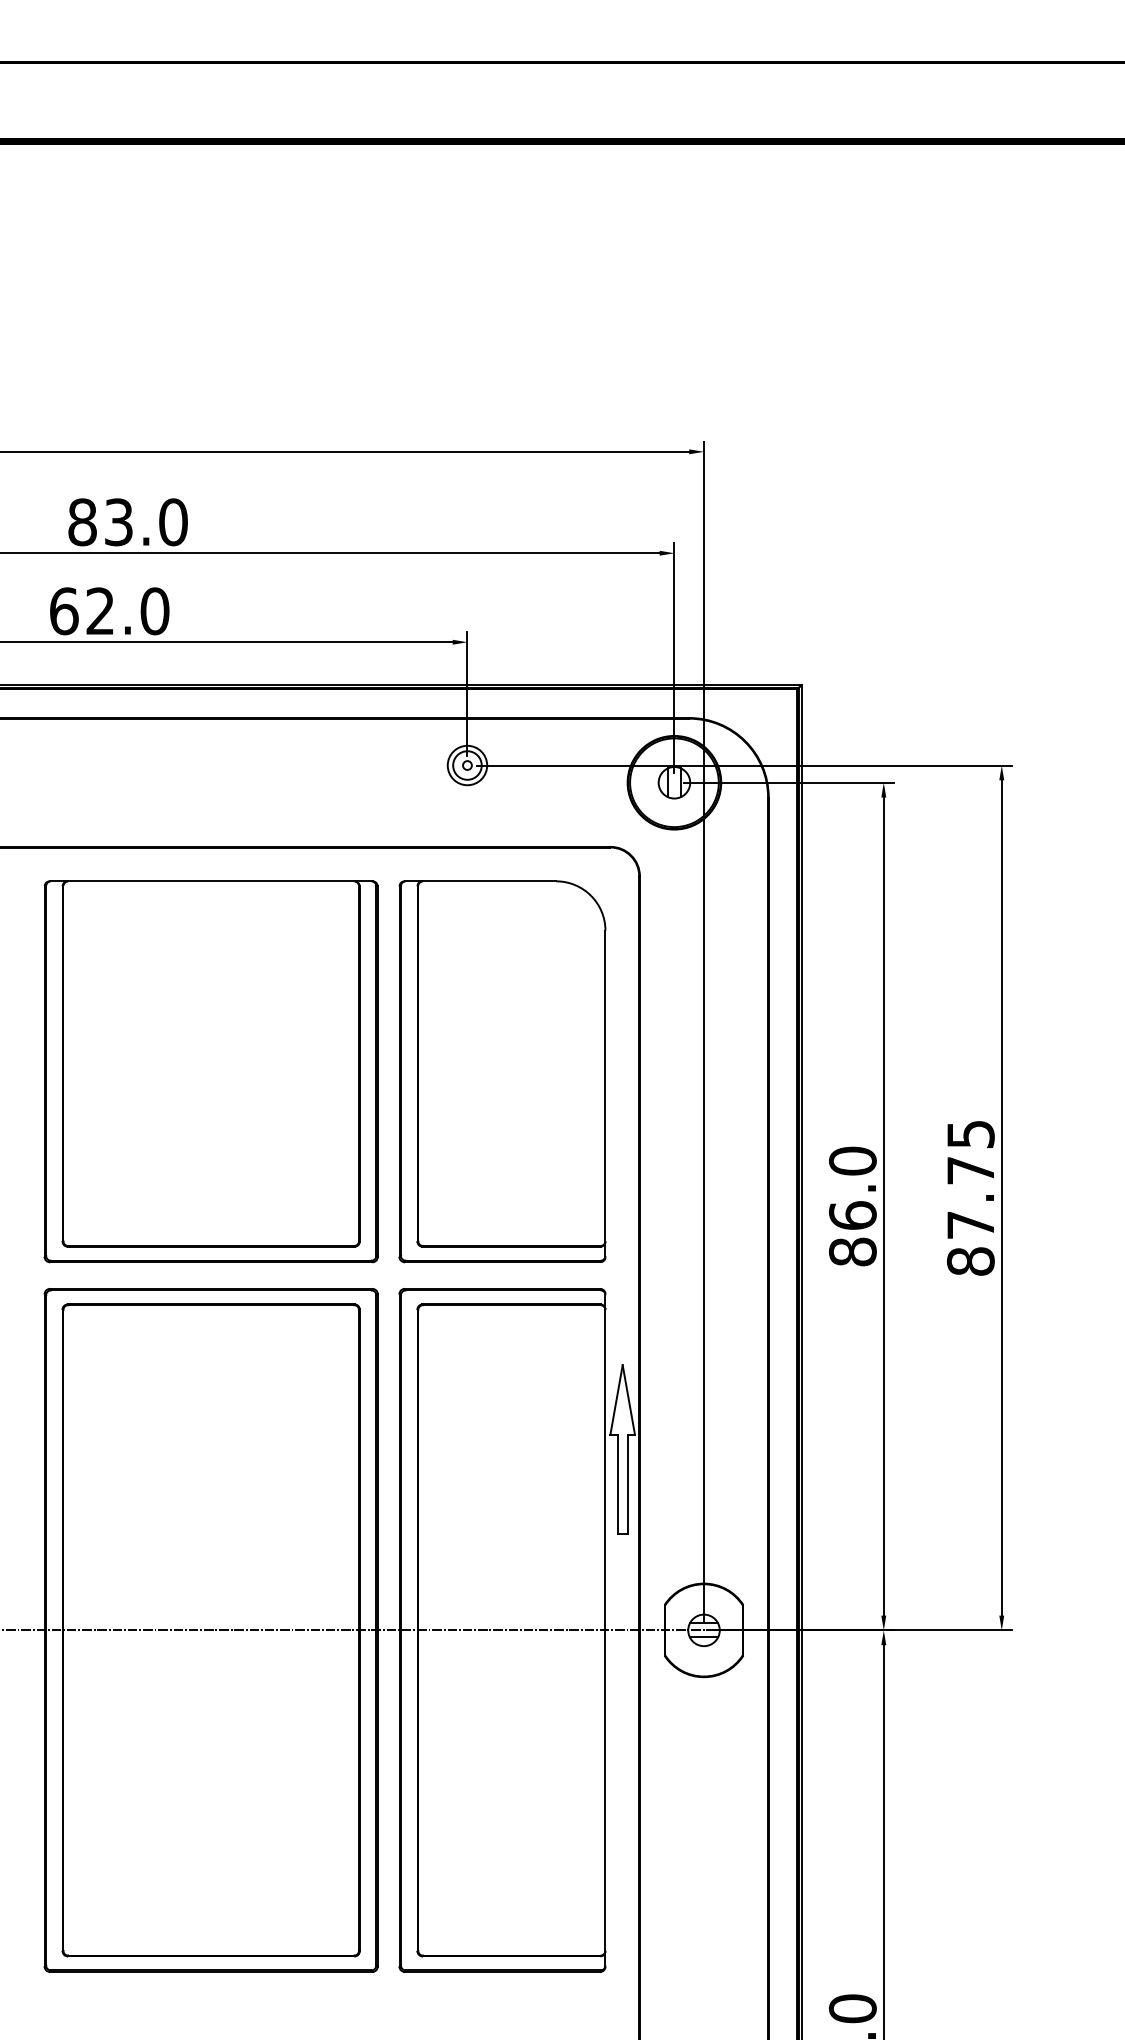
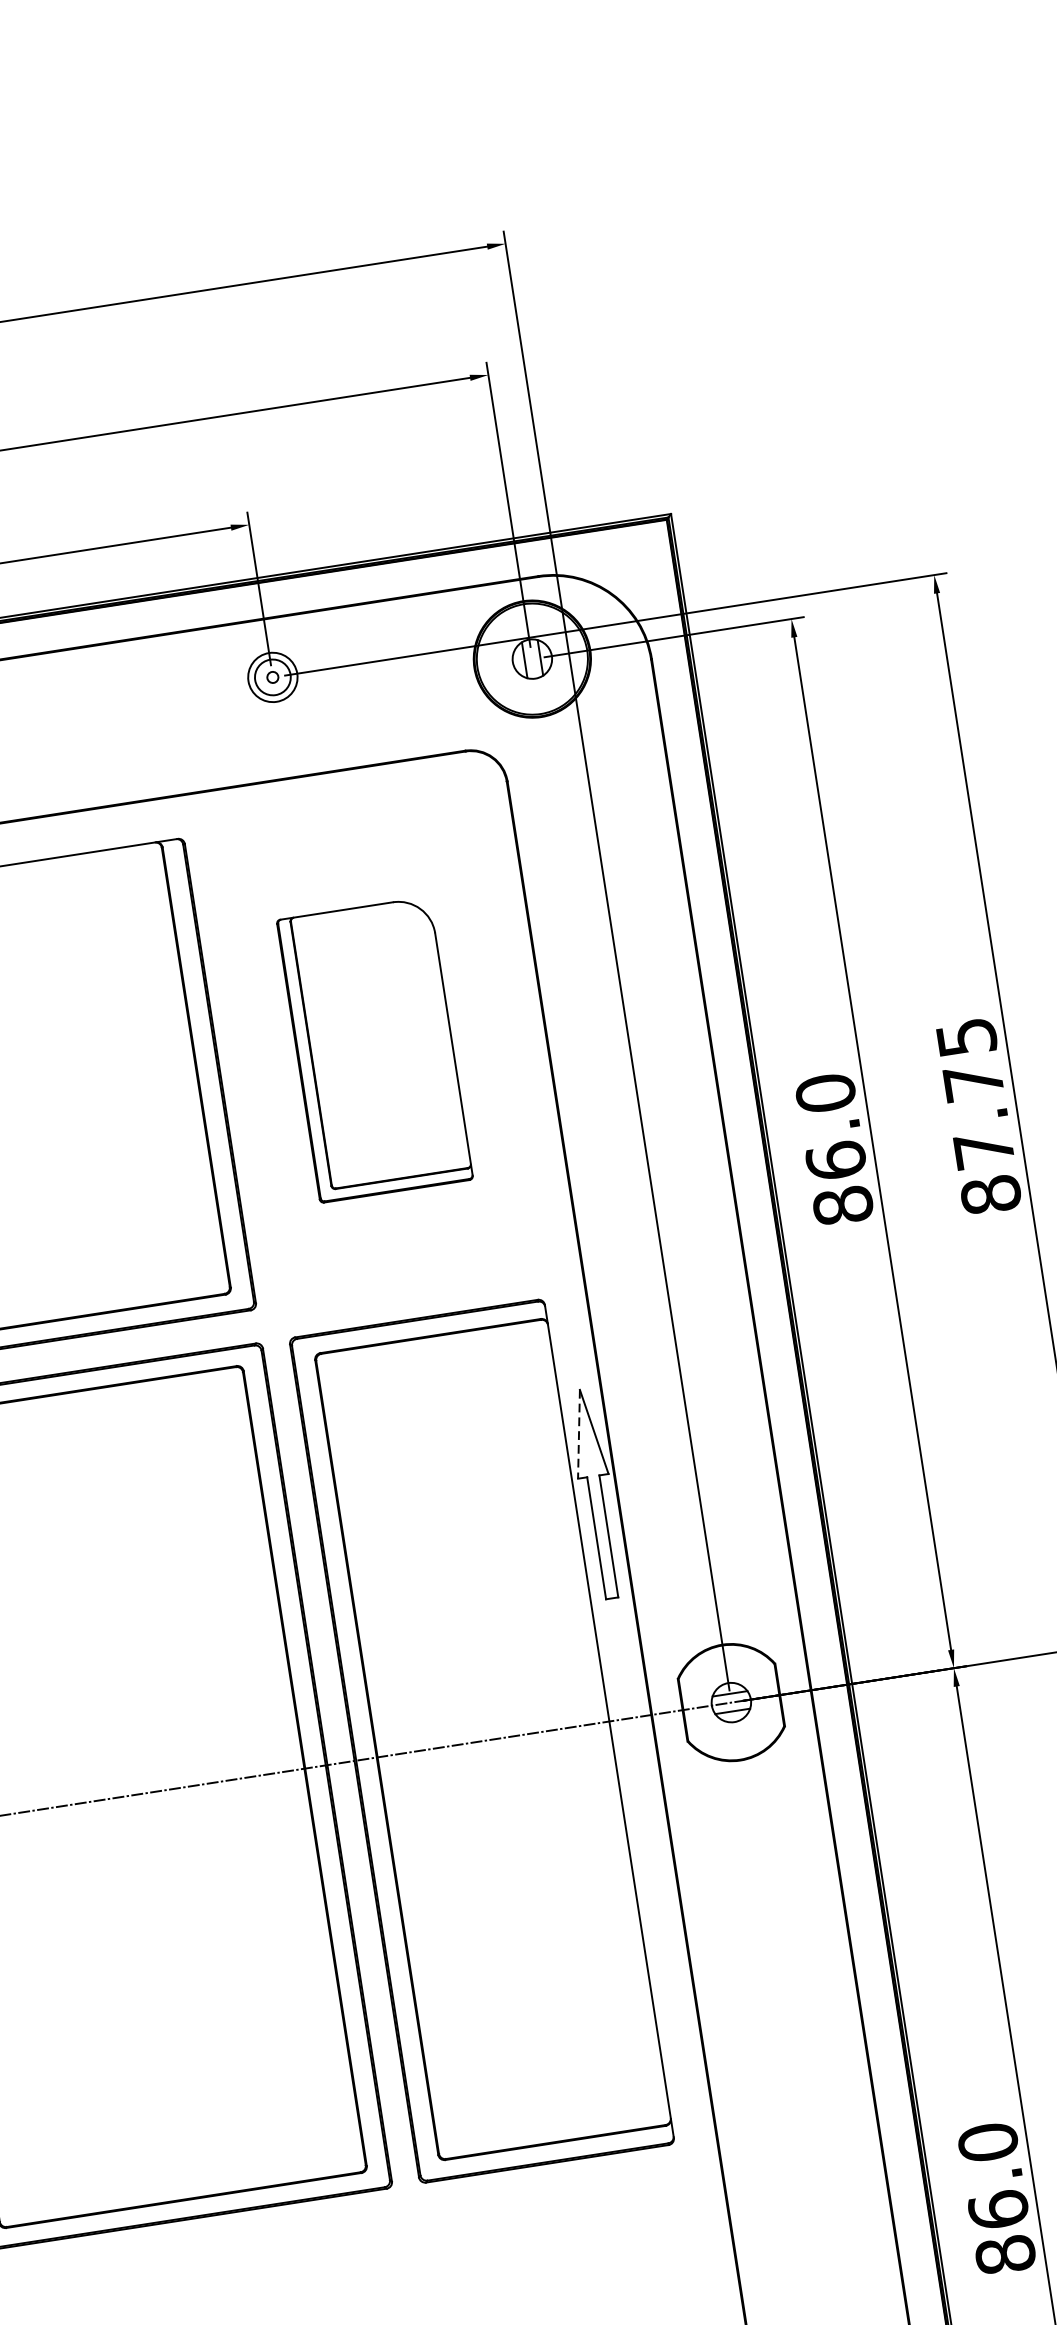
part: (502, 1071) -> (374, 1049), size x0.6
line: (616, 1400) -> (579, 1434), solid -> dashed

